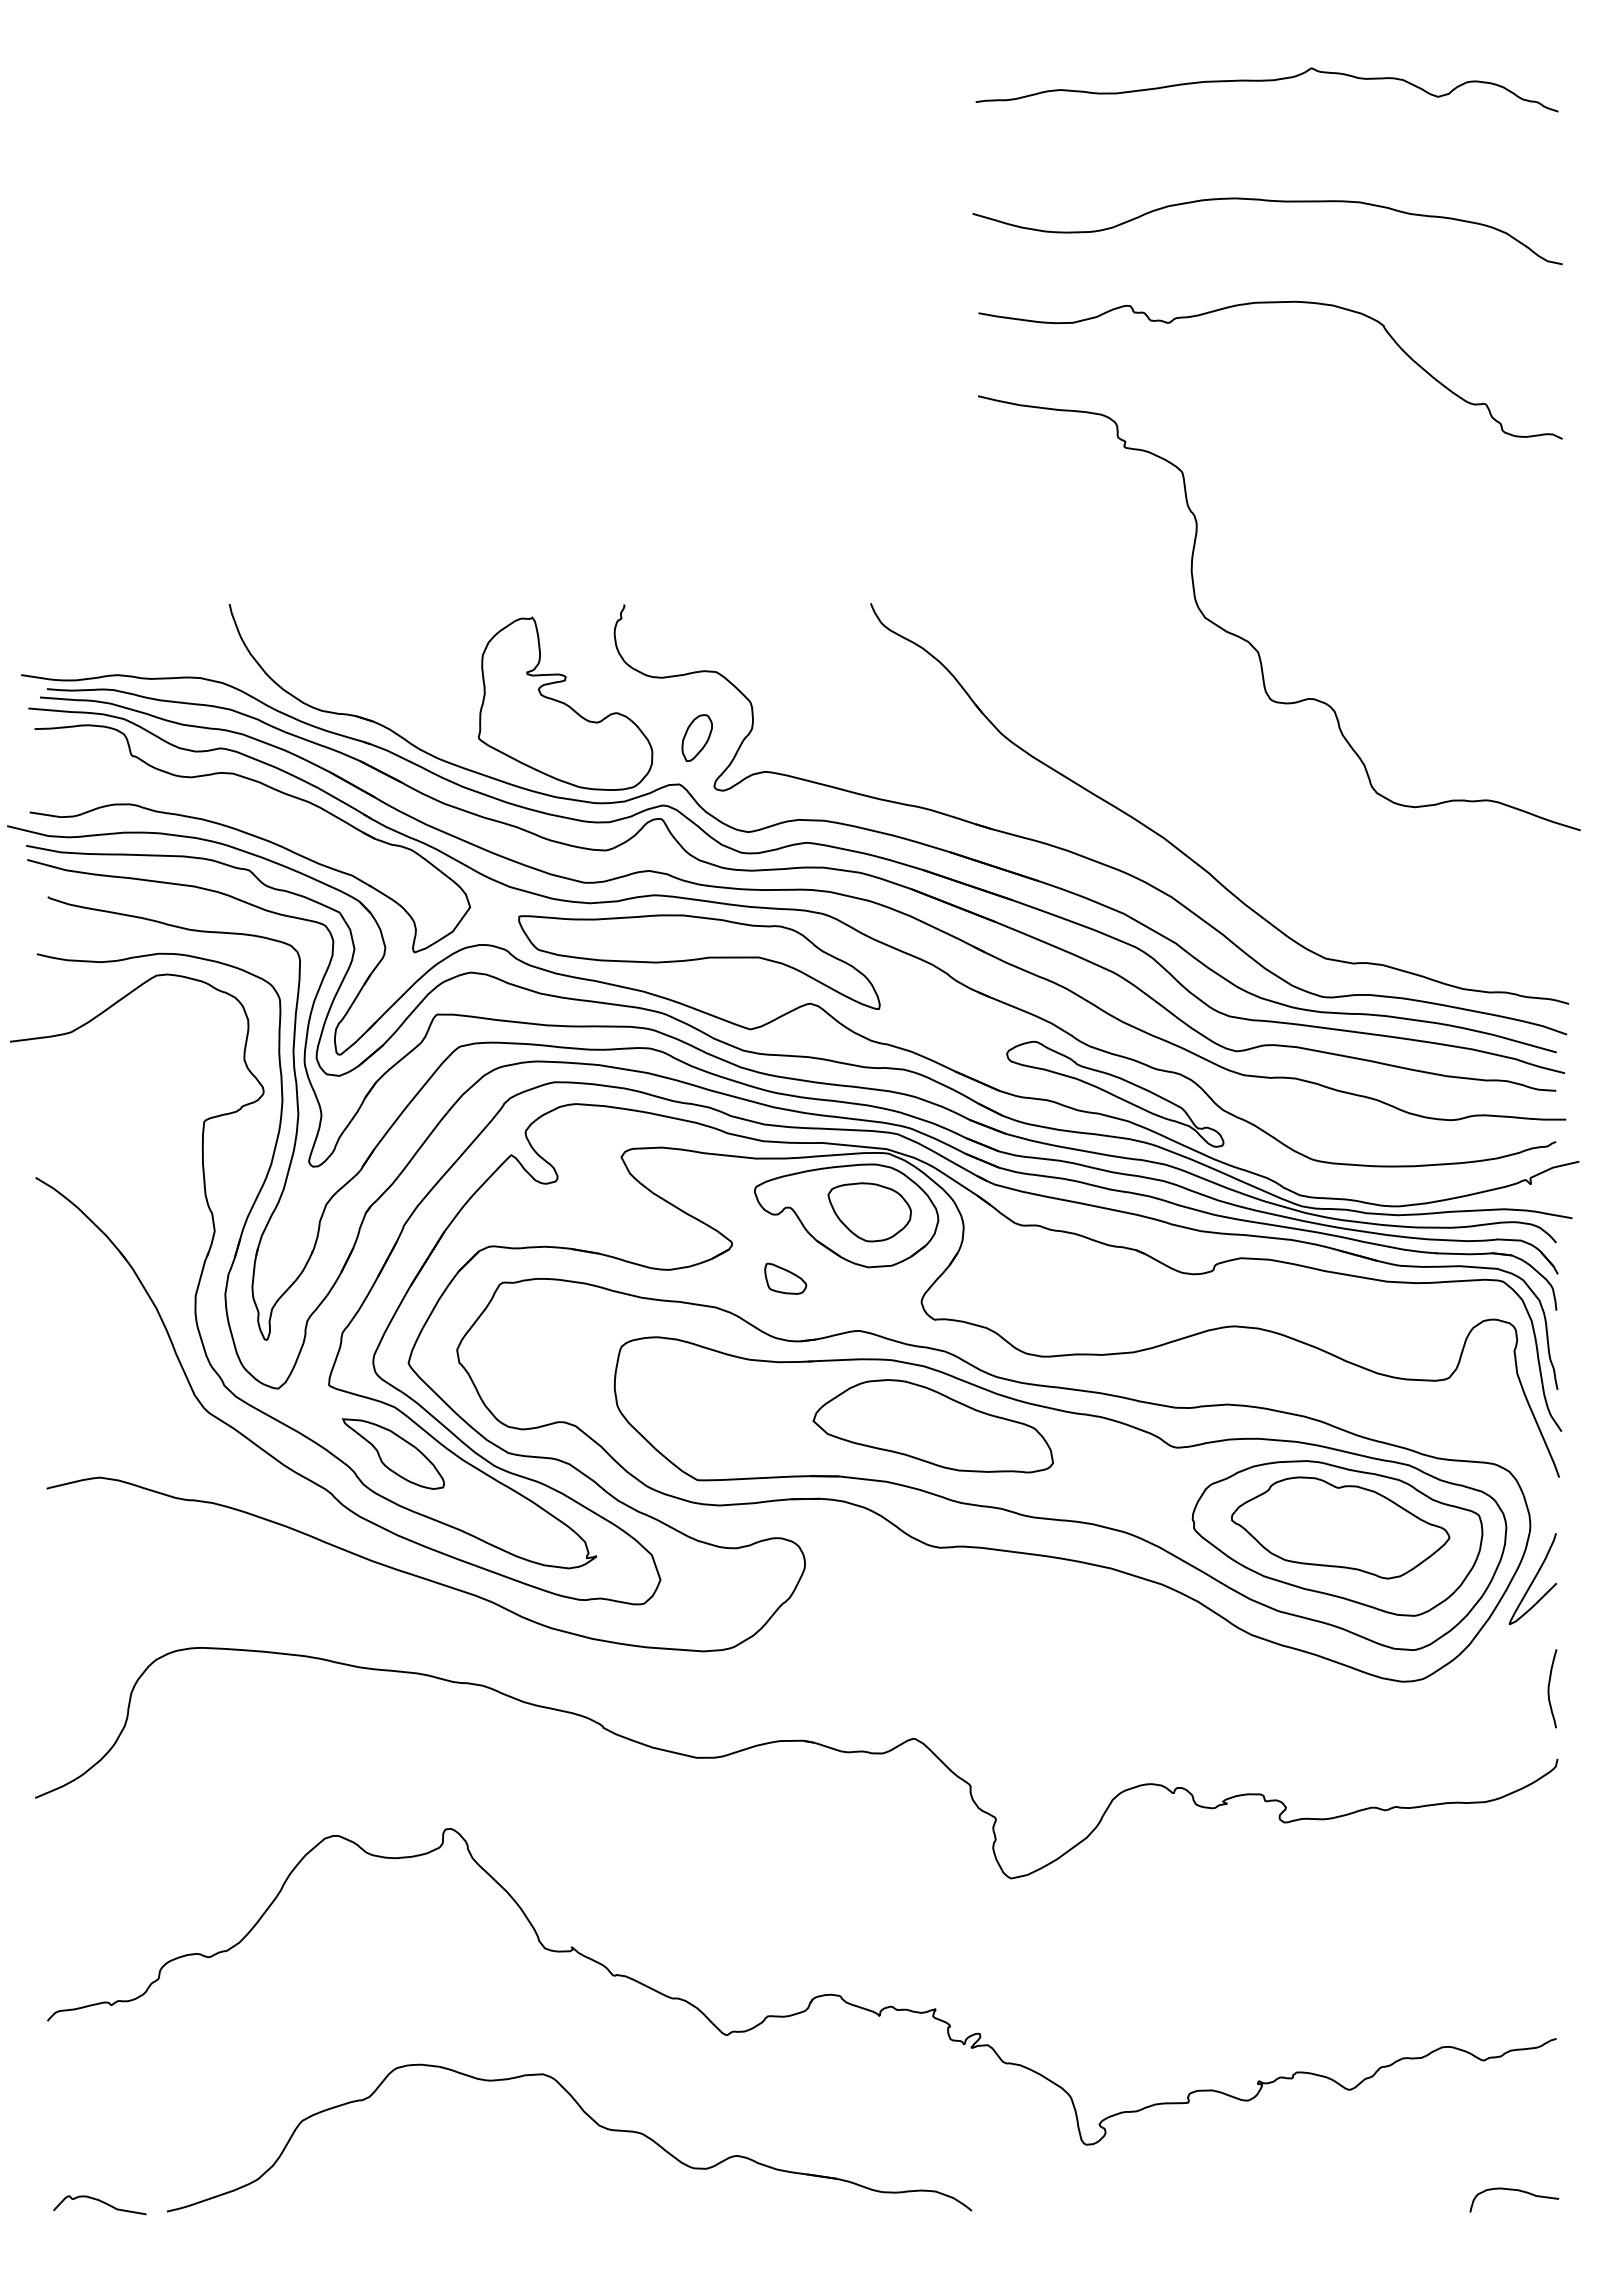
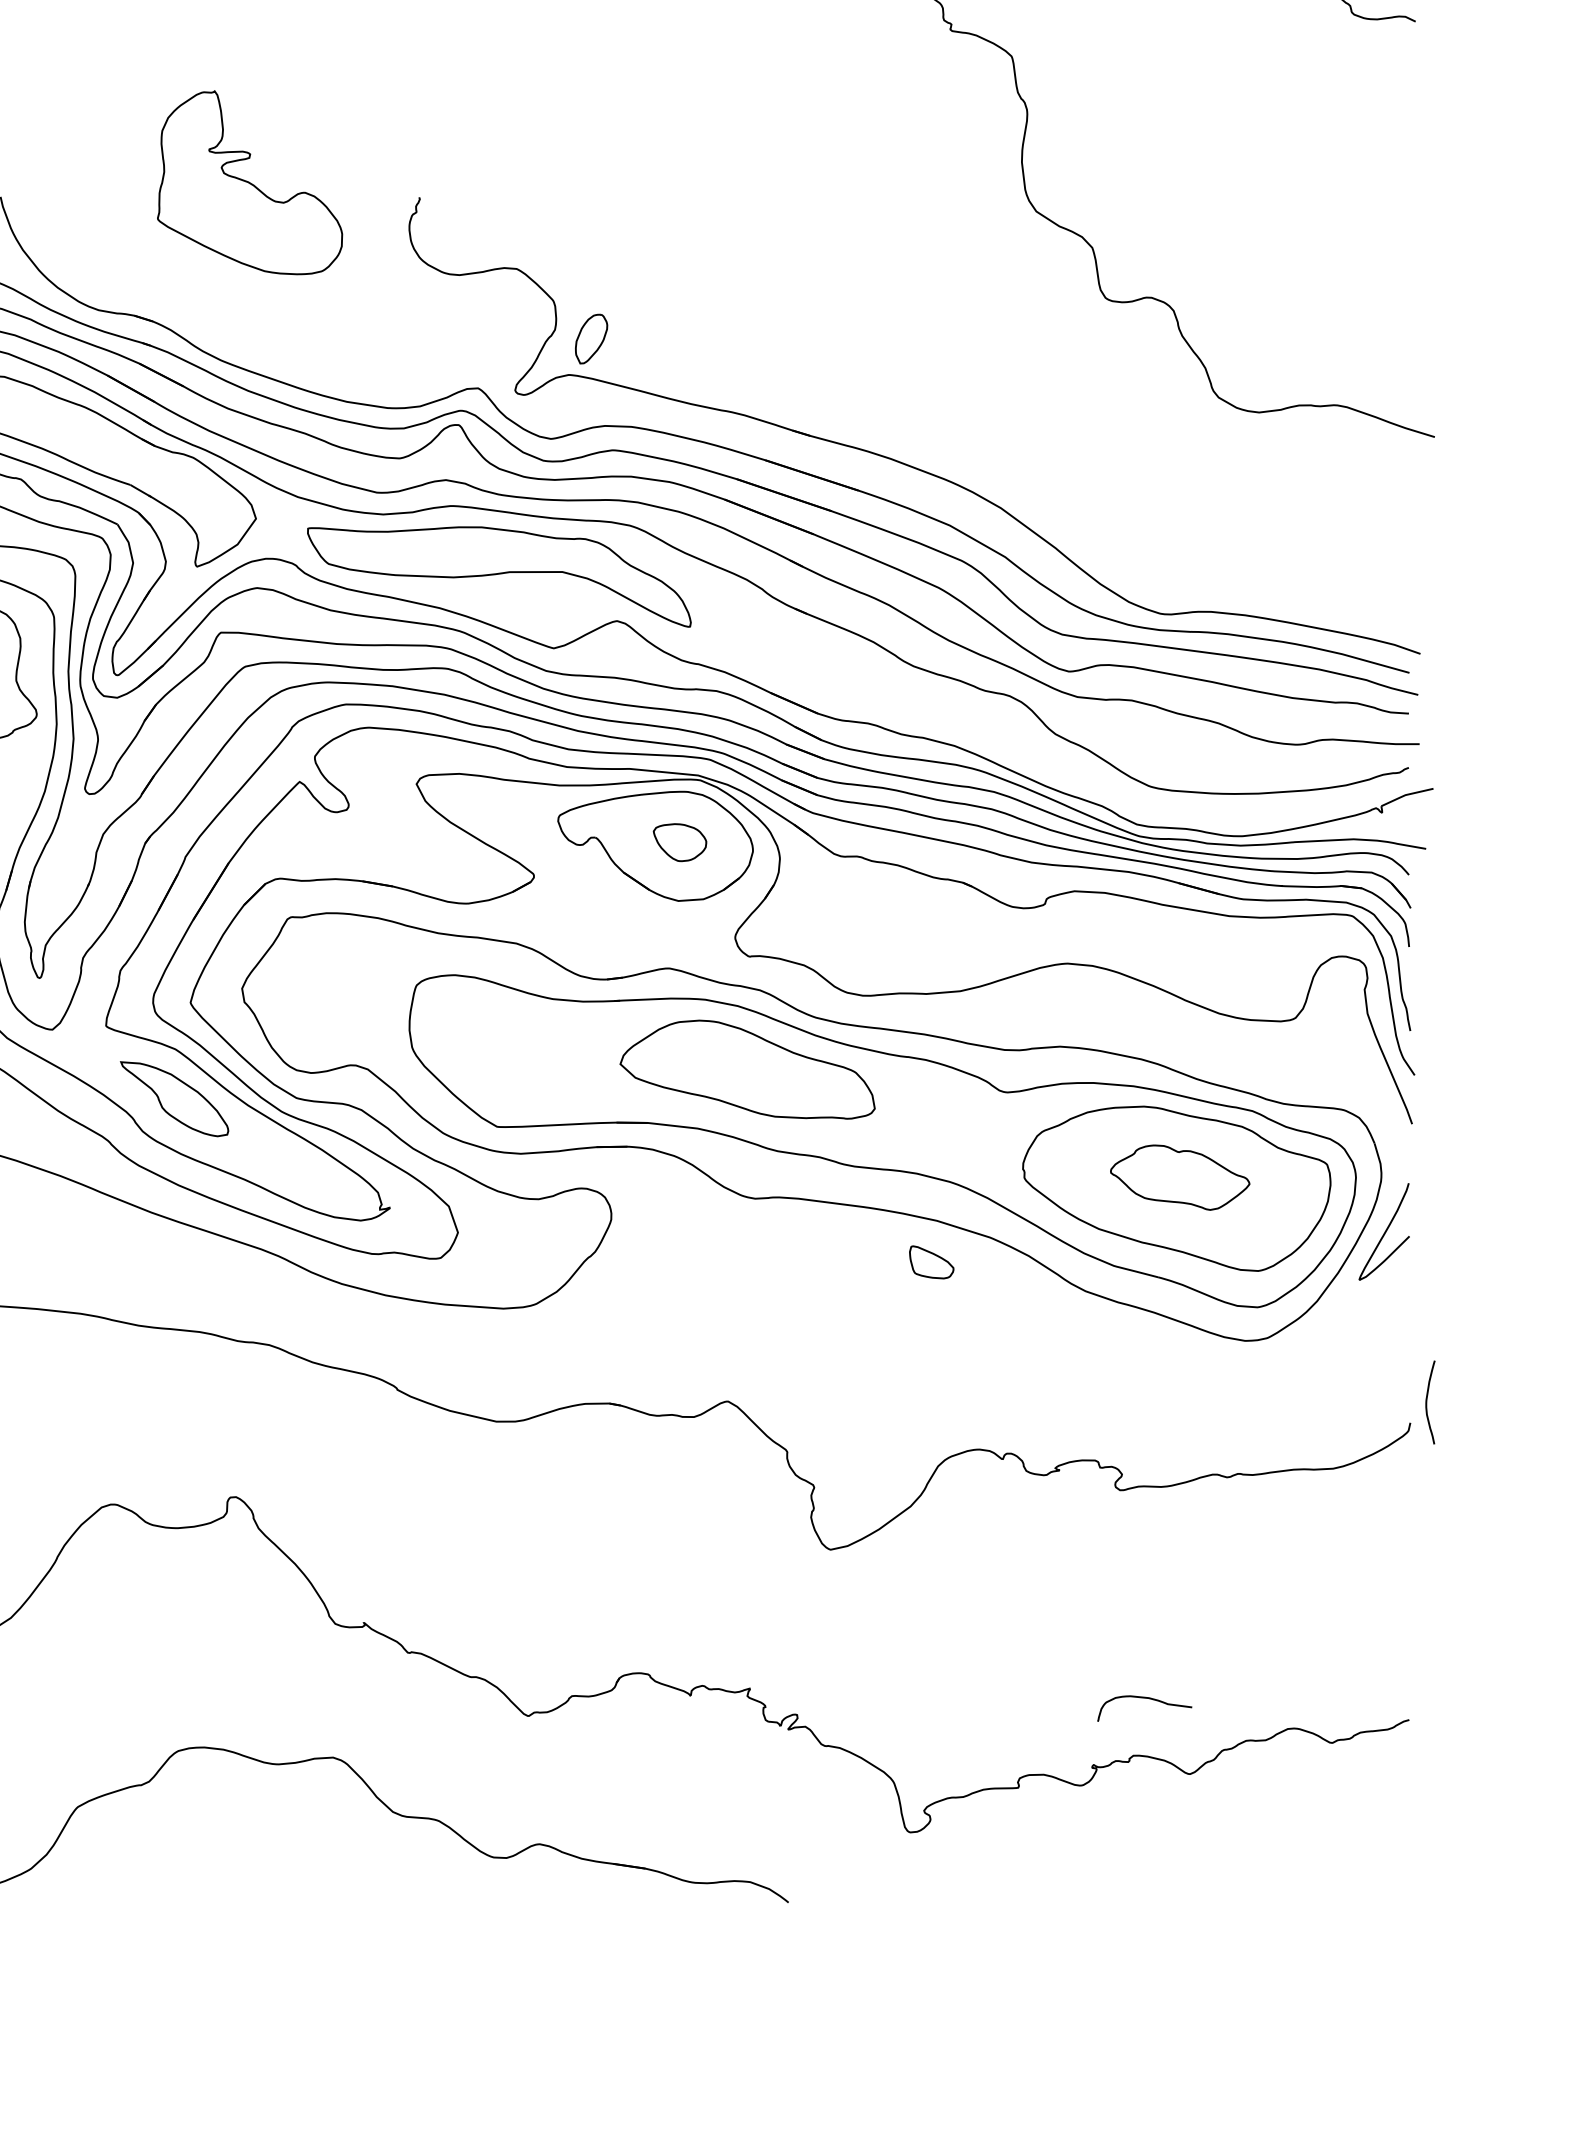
part: (565, 703) -> (249, 182), moved
part: (696, 737) -> (590, 338), moved
part: (1184, 852) -> (1014, 460), removed
part: (1115, 1093) -> (941, 716), removed
part: (869, 1212) -> (679, 842), size x0.6
part: (785, 1278) -> (931, 1262), moved
part: (1340, 1527) -> (1179, 1177), size x0.6
curve: (1549, 1688) -> (1427, 1402), moved
curve: (1517, 2191) -> (1148, 1699), moved

